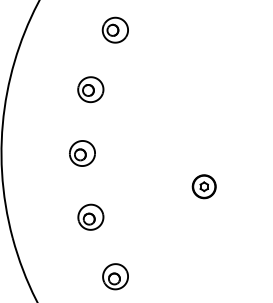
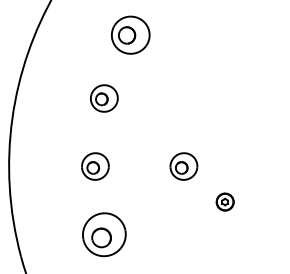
part: (114, 29) -> (129, 34), size x1.4
part: (165, 153) -> (183, 166), added
part: (203, 186) -> (224, 201), size x0.7
part: (90, 216) -> (103, 233), size x1.6

